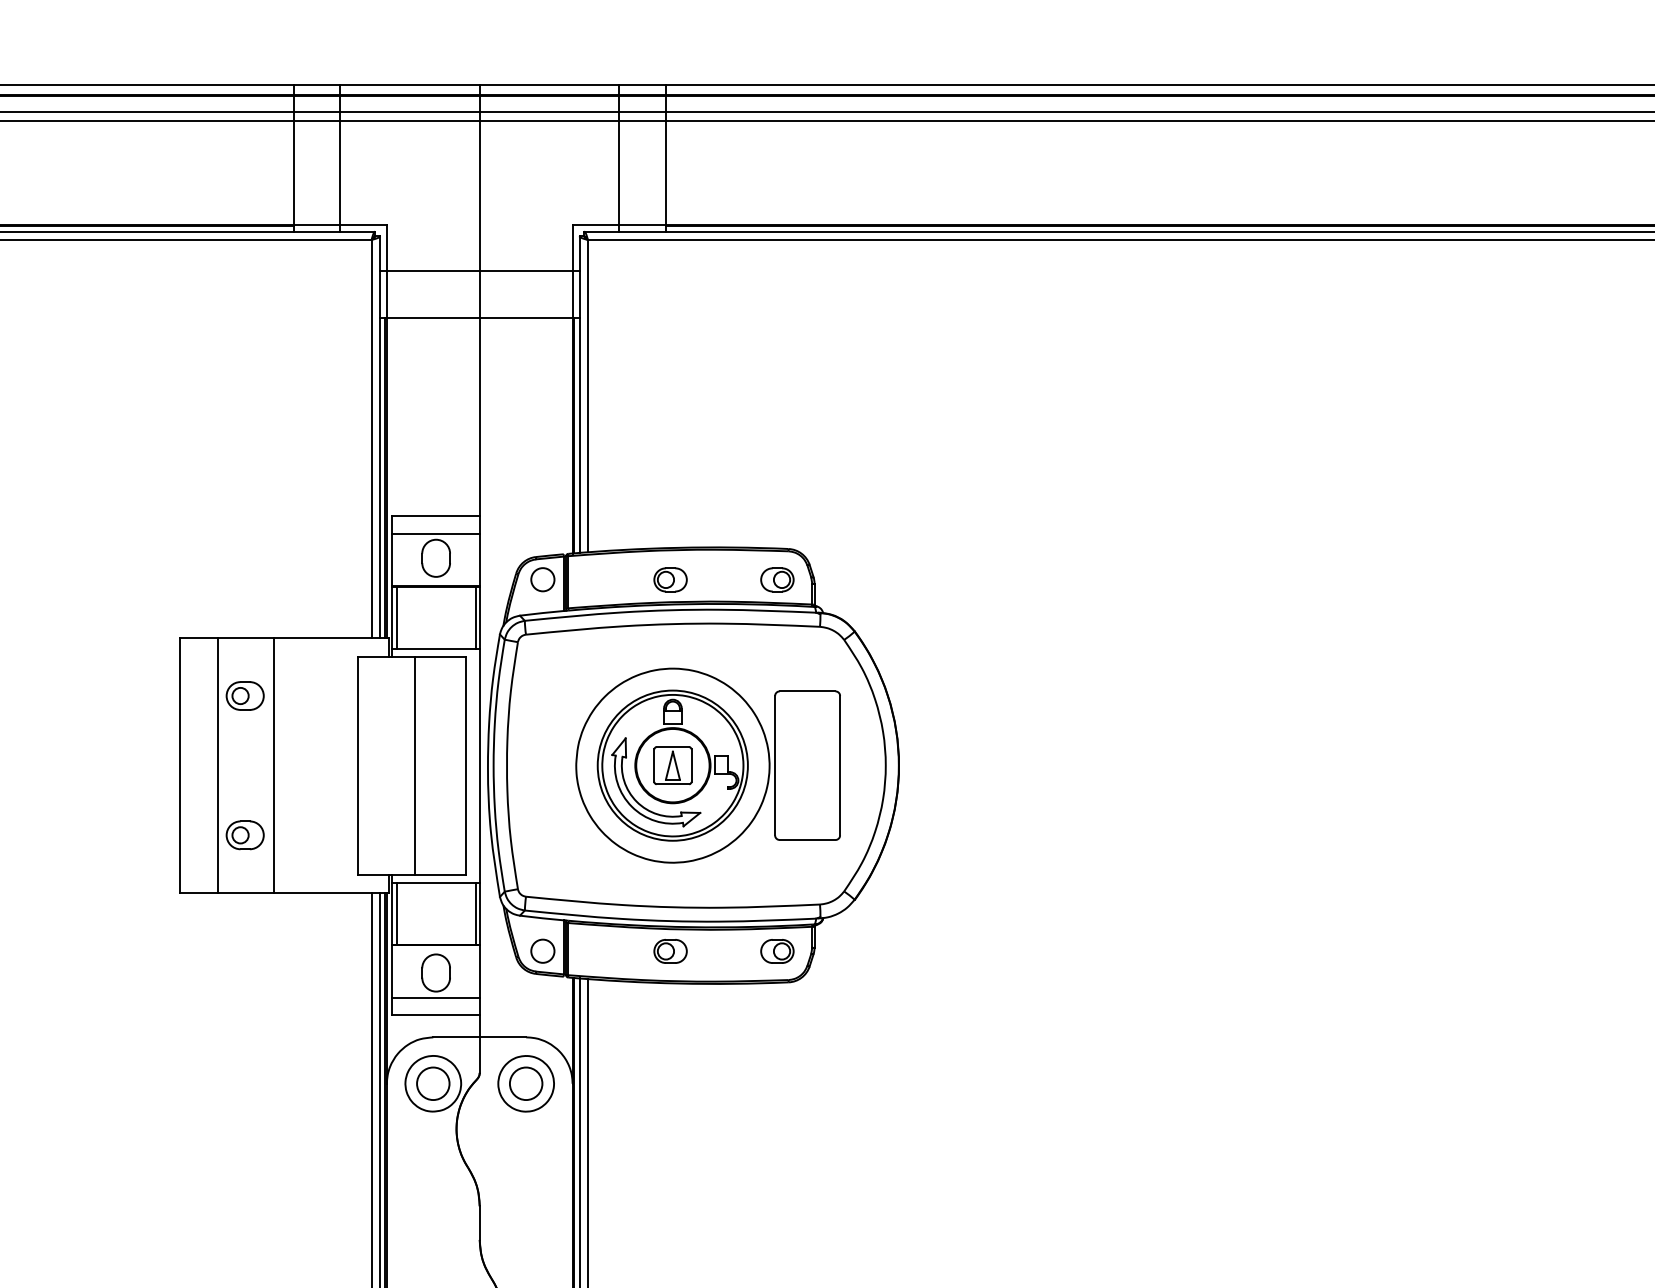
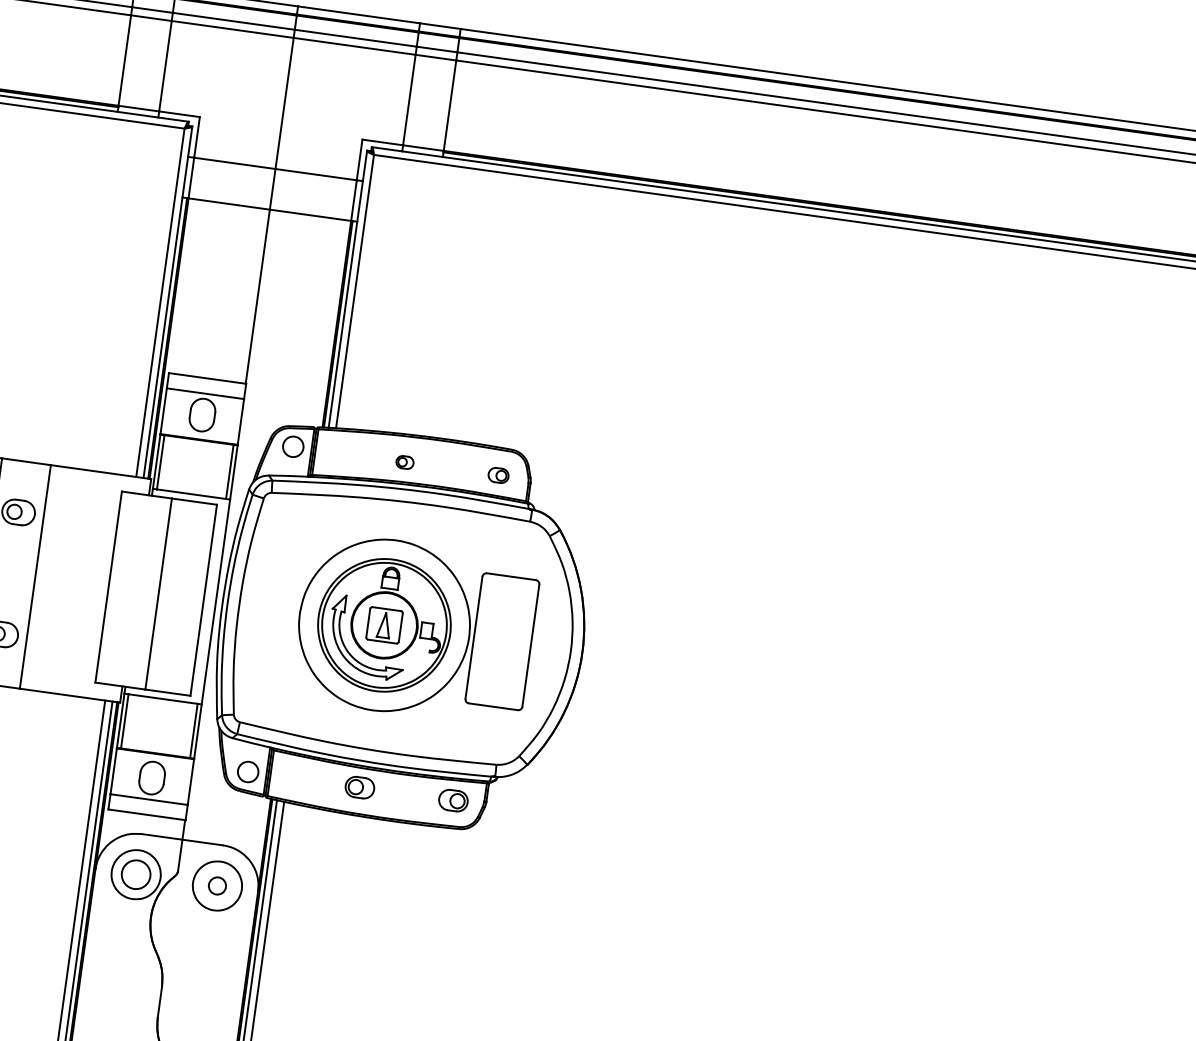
part: (670, 579) -> (405, 462), size x0.6
part: (777, 579) -> (498, 475), size x0.7
circle: (525, 1083) -> (216, 885), size x0.6

